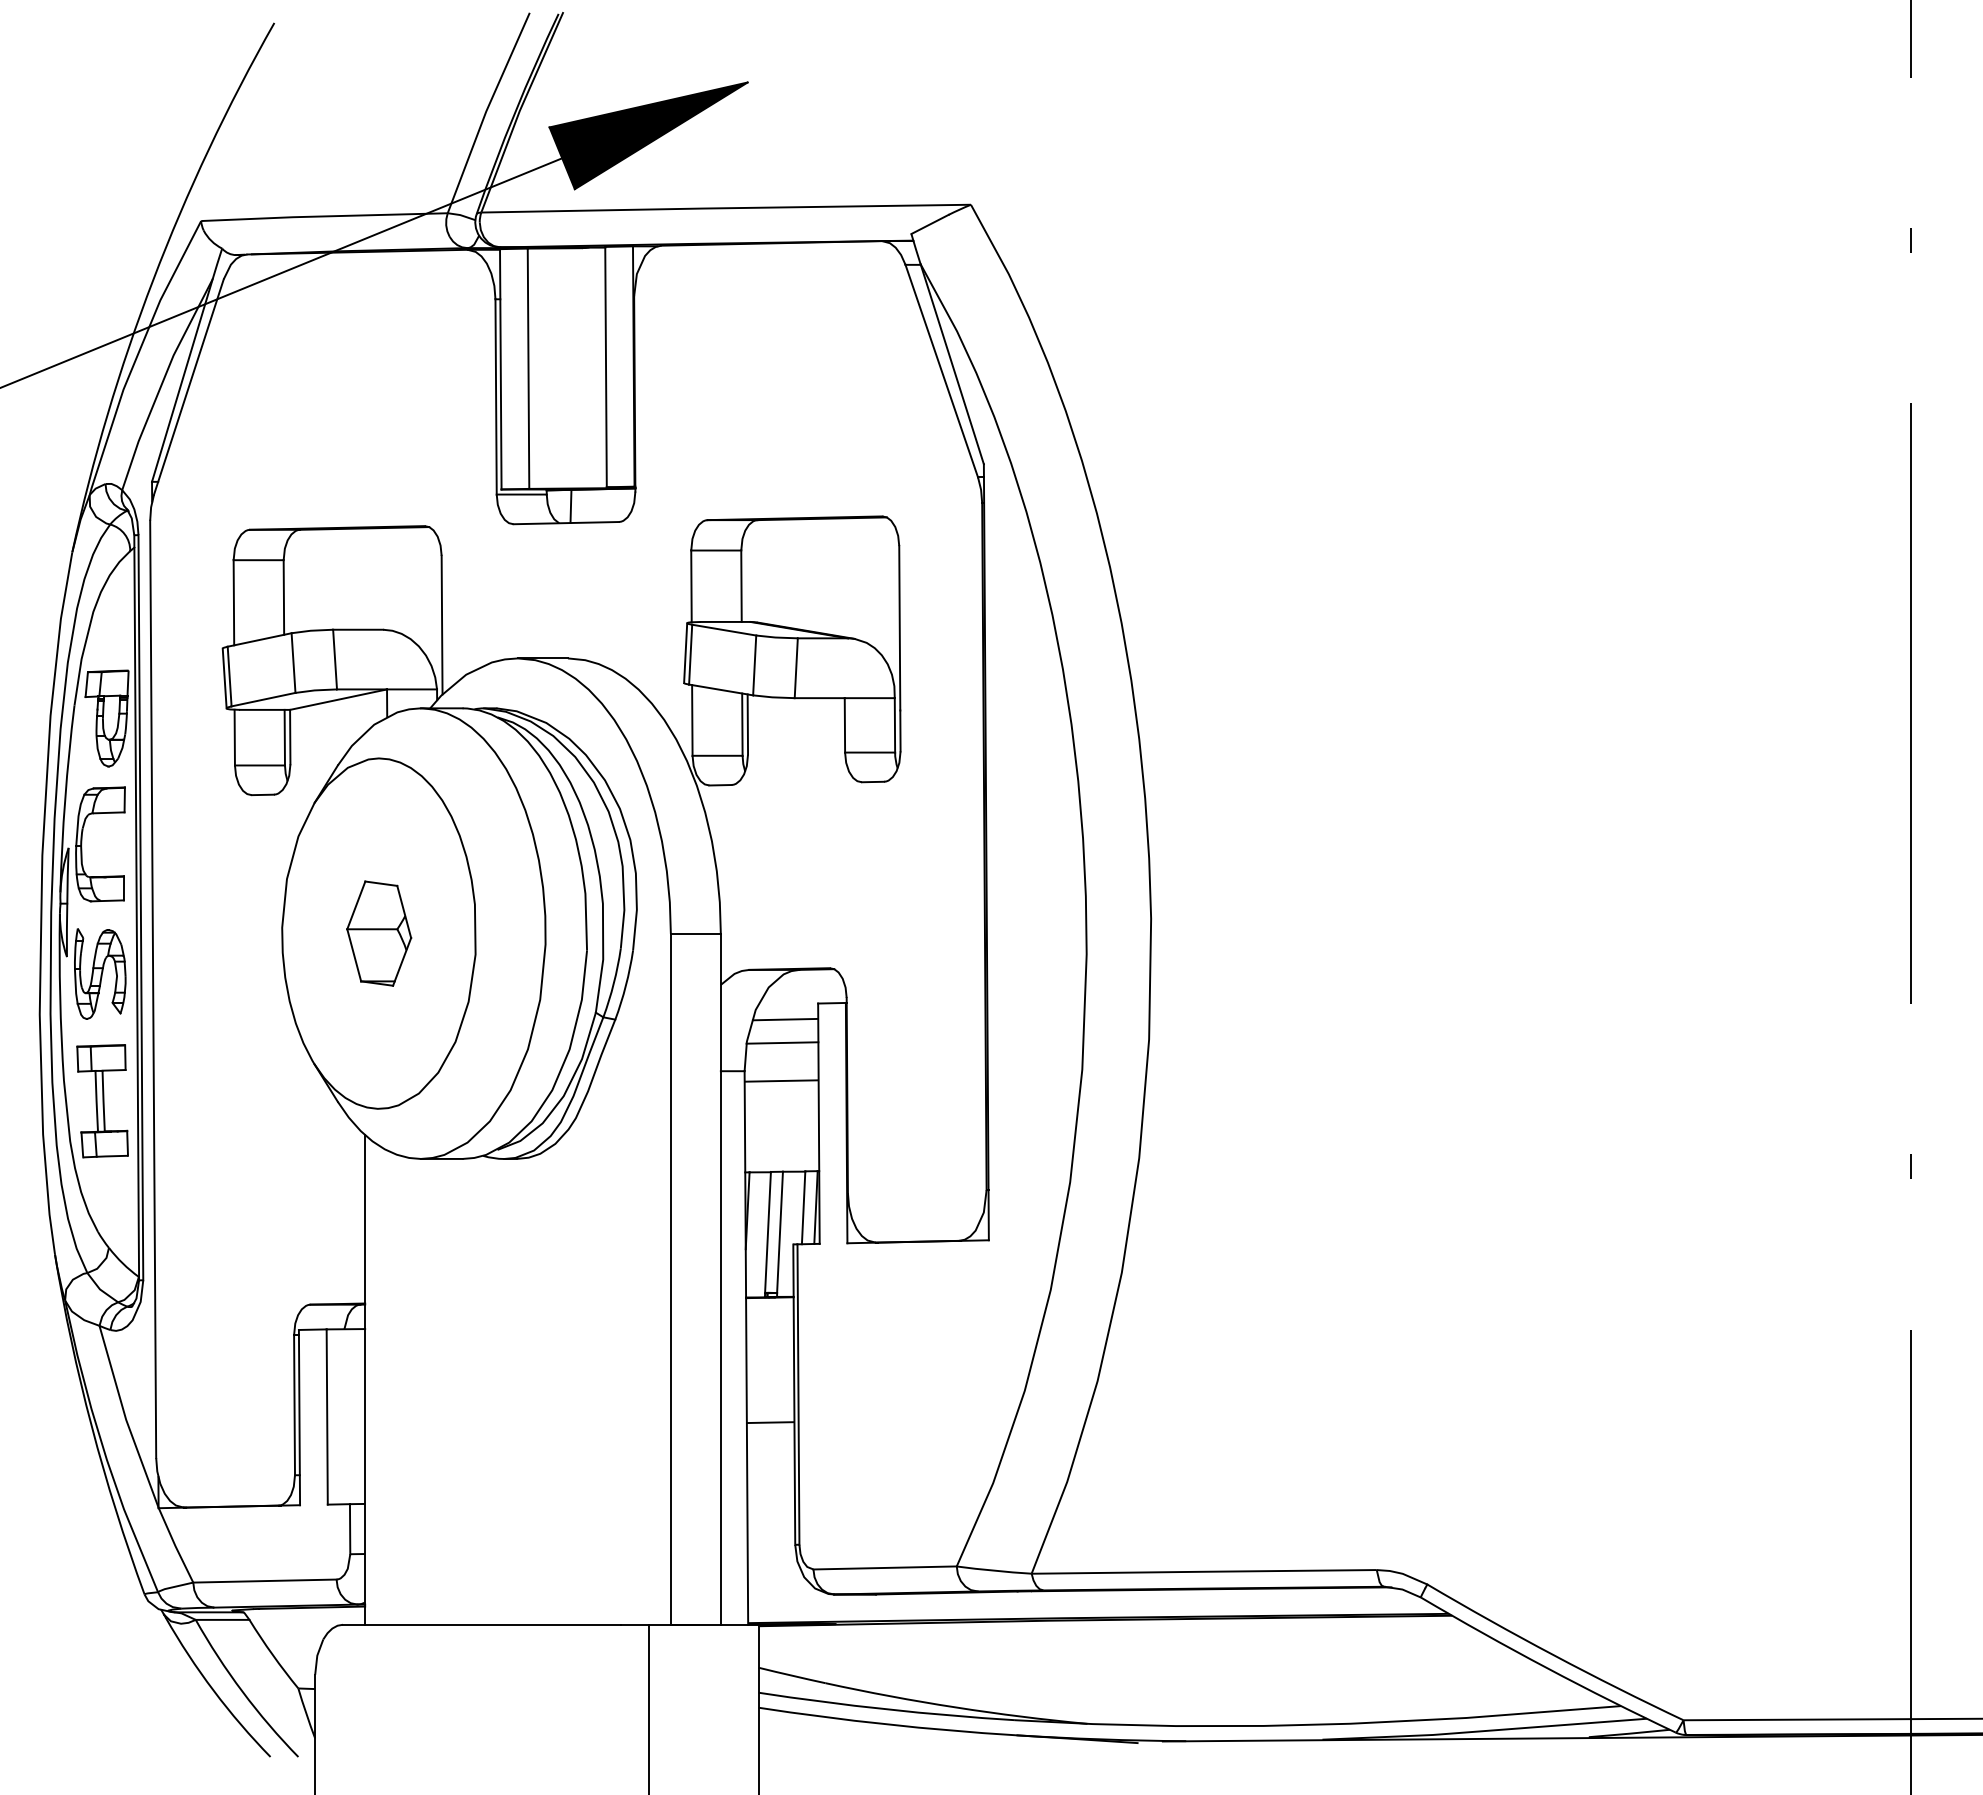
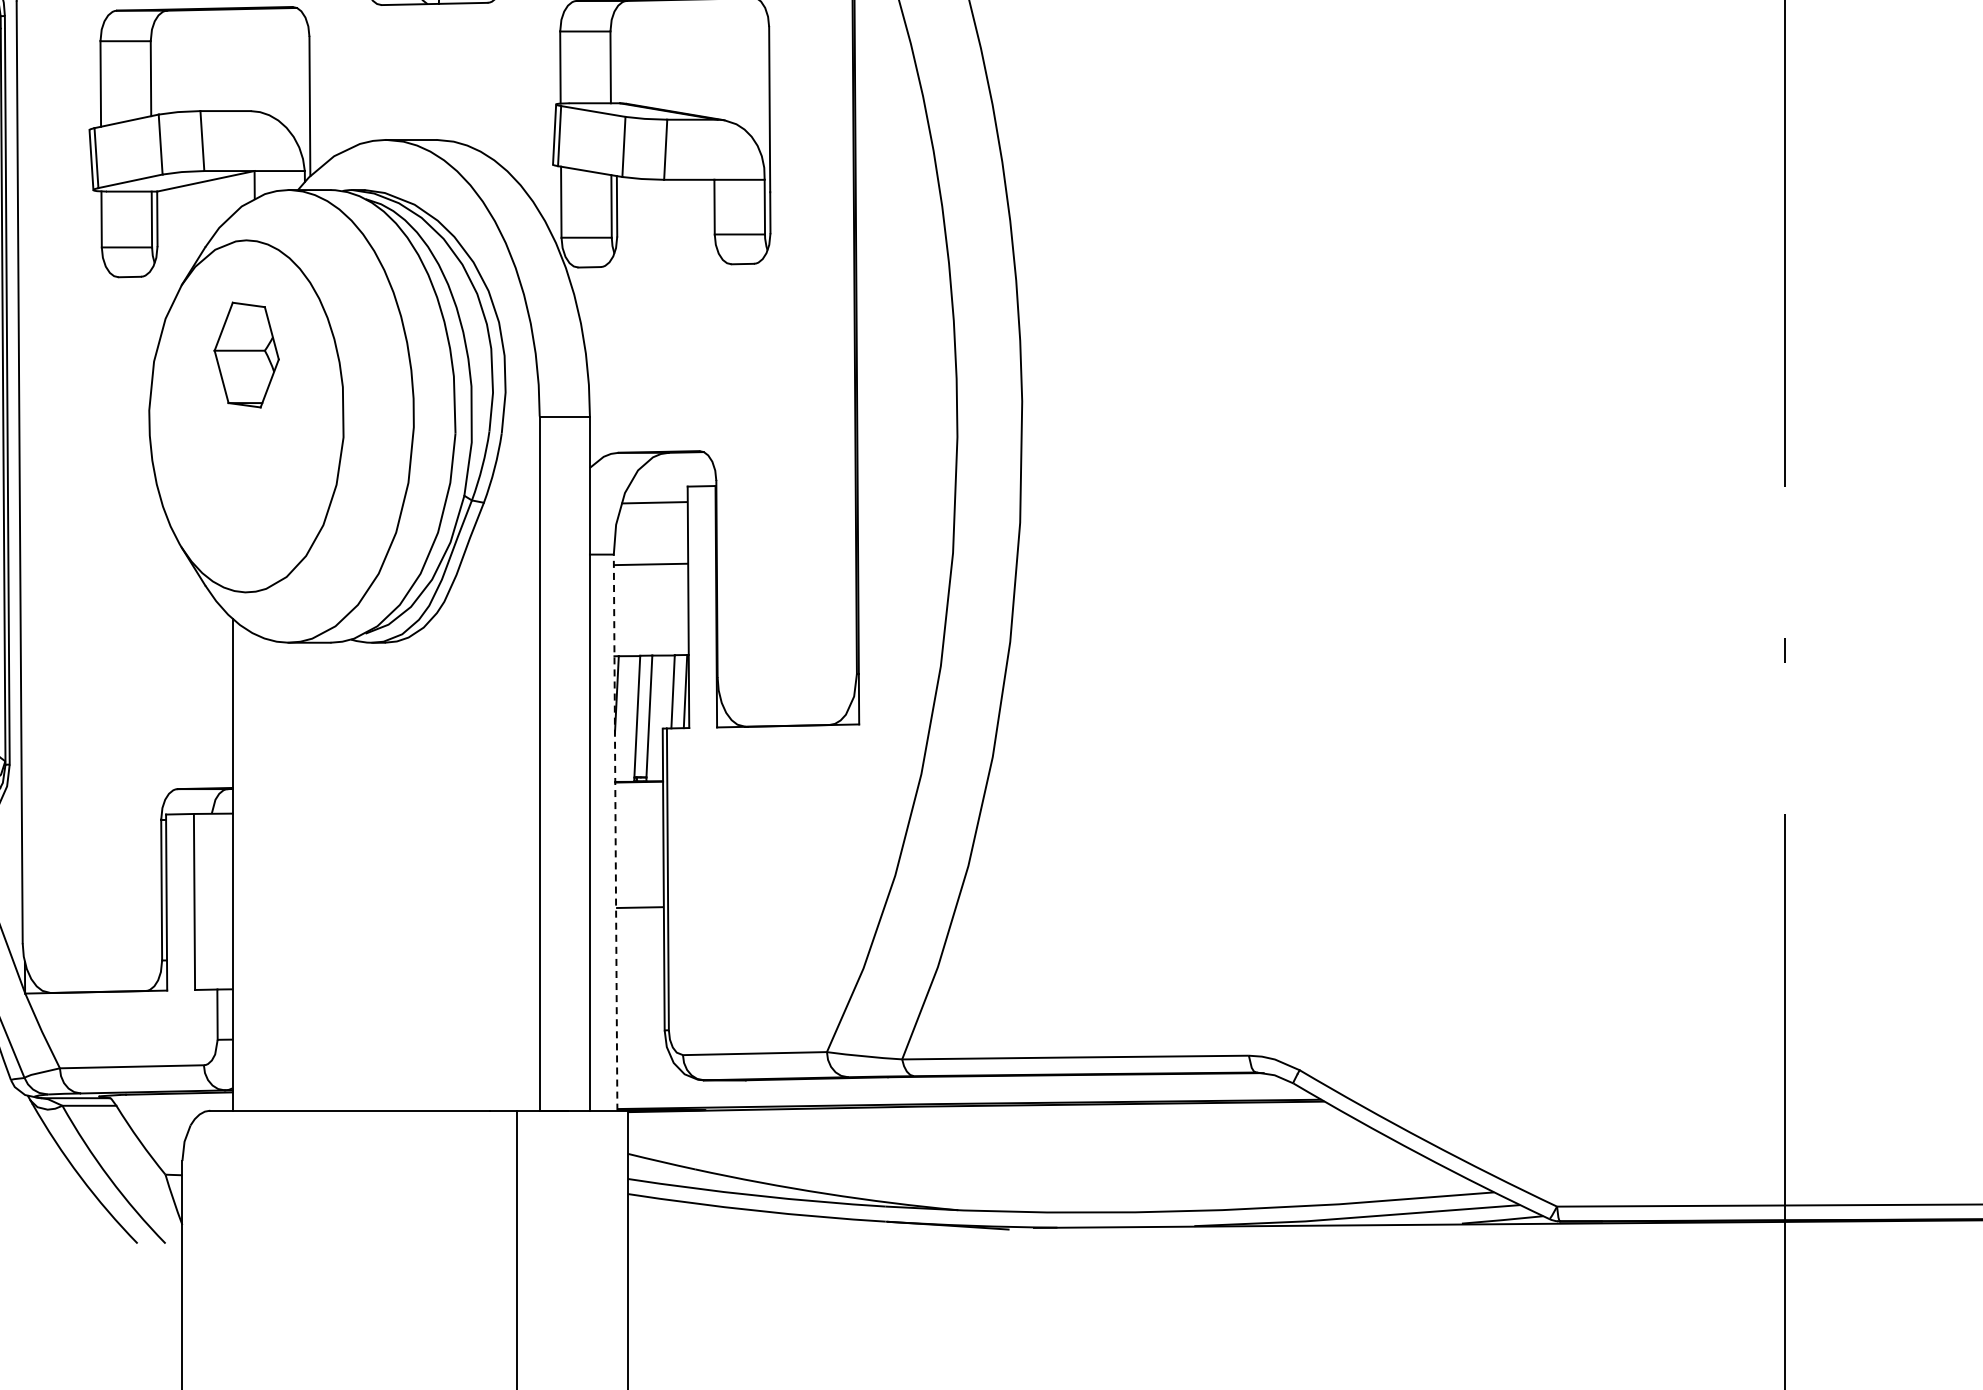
part: (379, 933) -> (247, 354), moved
line: (782, 1042) -> (651, 525), removed
line: (746, 1347) -> (615, 832), solid -> dashed

